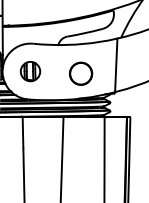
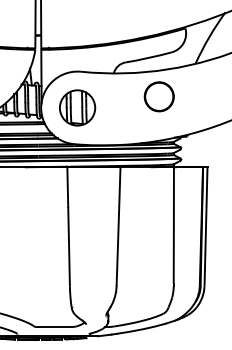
line: (115, 65) -> (188, 99), removed
part: (30, 71) -> (77, 107), size x1.4
circle: (80, 73) -> (158, 96), moved

